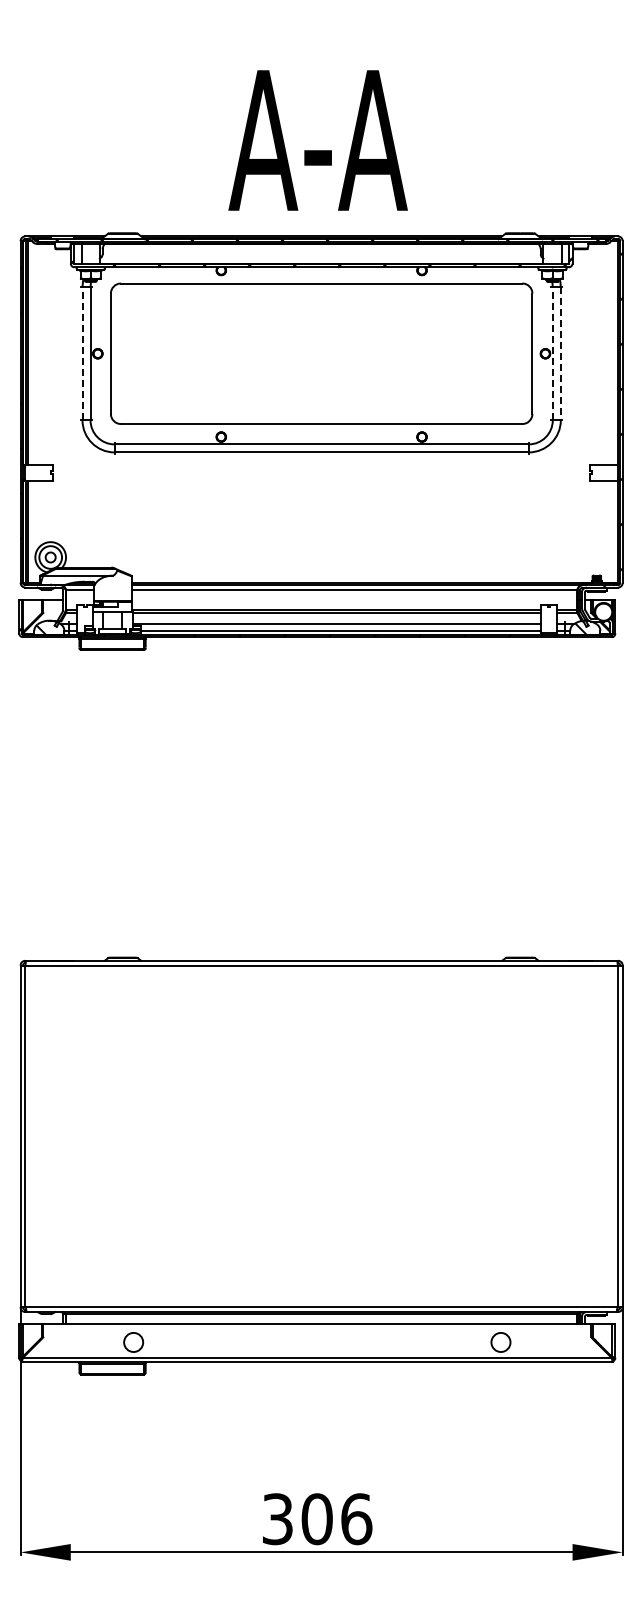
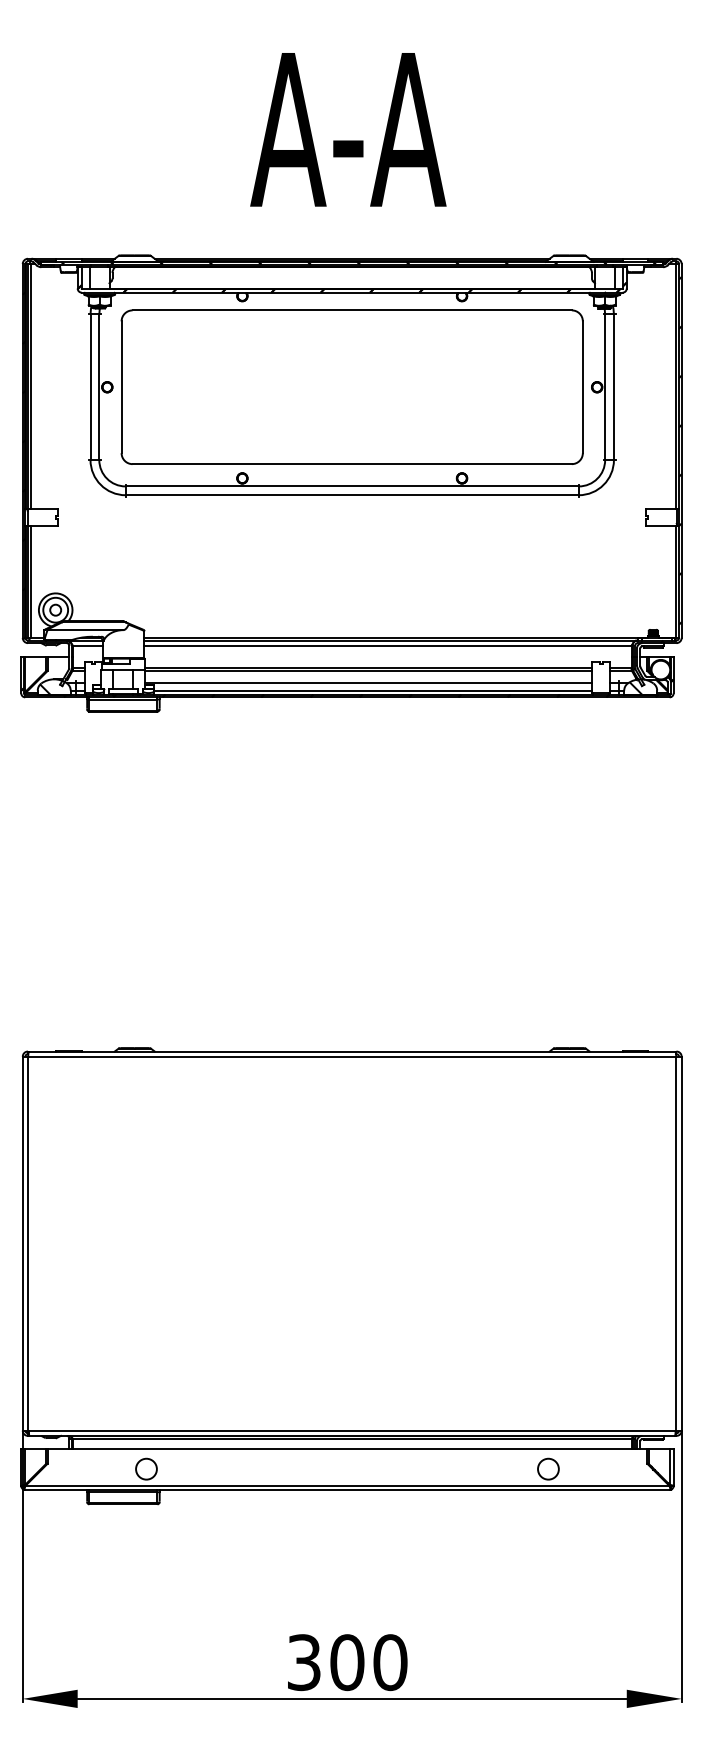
text: (317, 140) -> (347, 129), moved
line: (82, 353) -> (90, 386), dashed -> solid
line: (552, 353) -> (604, 386), dashed -> solid
line: (560, 353) -> (613, 386), dashed -> solid
text: (356, 1519) -> (390, 1662), 306 -> 300

